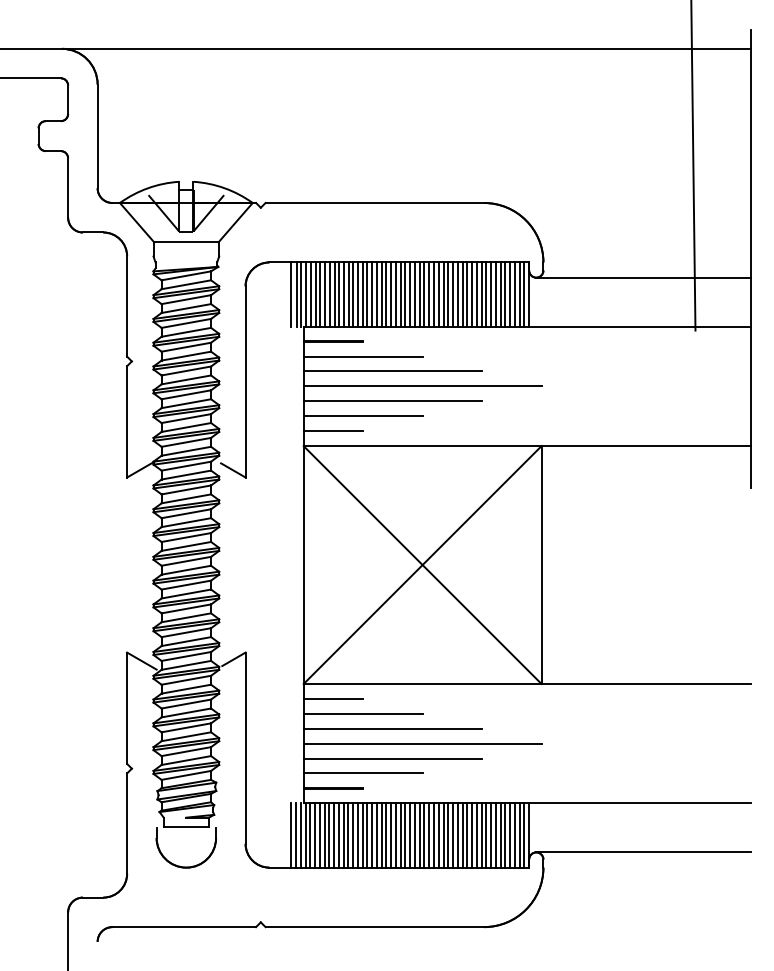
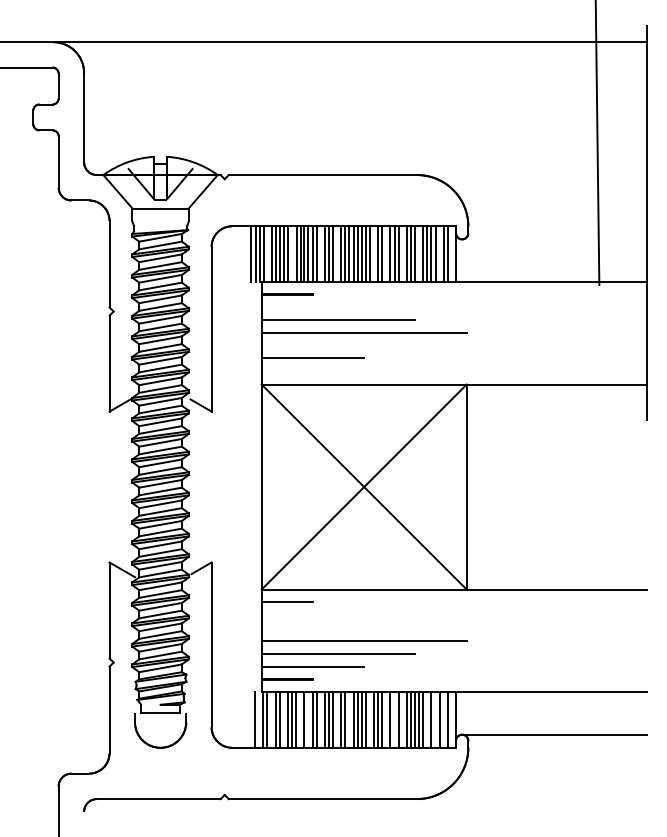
line: (643, 277) -> (554, 239), removed
line: (310, 294) -> (267, 253), removed
line: (339, 294) -> (292, 253), removed
line: (372, 294) -> (321, 253), removed
line: (391, 294) -> (337, 253), removed
line: (434, 294) -> (374, 253), removed
line: (448, 294) -> (386, 253), removed
line: (467, 294) -> (402, 253), removed
line: (486, 294) -> (419, 253), removed
line: (510, 294) -> (439, 253), removed
line: (524, 294) -> (451, 253), removed
line: (362, 356) -> (312, 307), removed
line: (392, 400) -> (338, 345), removed
line: (333, 431) -> (287, 371), removed
line: (362, 714) -> (312, 615), removed
line: (392, 729) -> (338, 628), removed
line: (291, 834) -> (251, 719), removed
line: (300, 834) -> (258, 719), removed
line: (315, 834) -> (271, 719), removed
line: (329, 834) -> (283, 719), removed
line: (348, 834) -> (300, 719), removed
line: (357, 834) -> (308, 719), removed
line: (372, 834) -> (321, 719), removed
line: (391, 834) -> (337, 719), removed
line: (405, 834) -> (349, 719), removed
line: (429, 834) -> (370, 719), removed
line: (448, 834) -> (386, 719), removed
line: (457, 834) -> (394, 719), removed
line: (467, 834) -> (402, 719), removed
line: (495, 834) -> (427, 719), removed
line: (505, 834) -> (435, 719), removed
line: (514, 834) -> (443, 719), removed
line: (524, 834) -> (451, 719), removed

